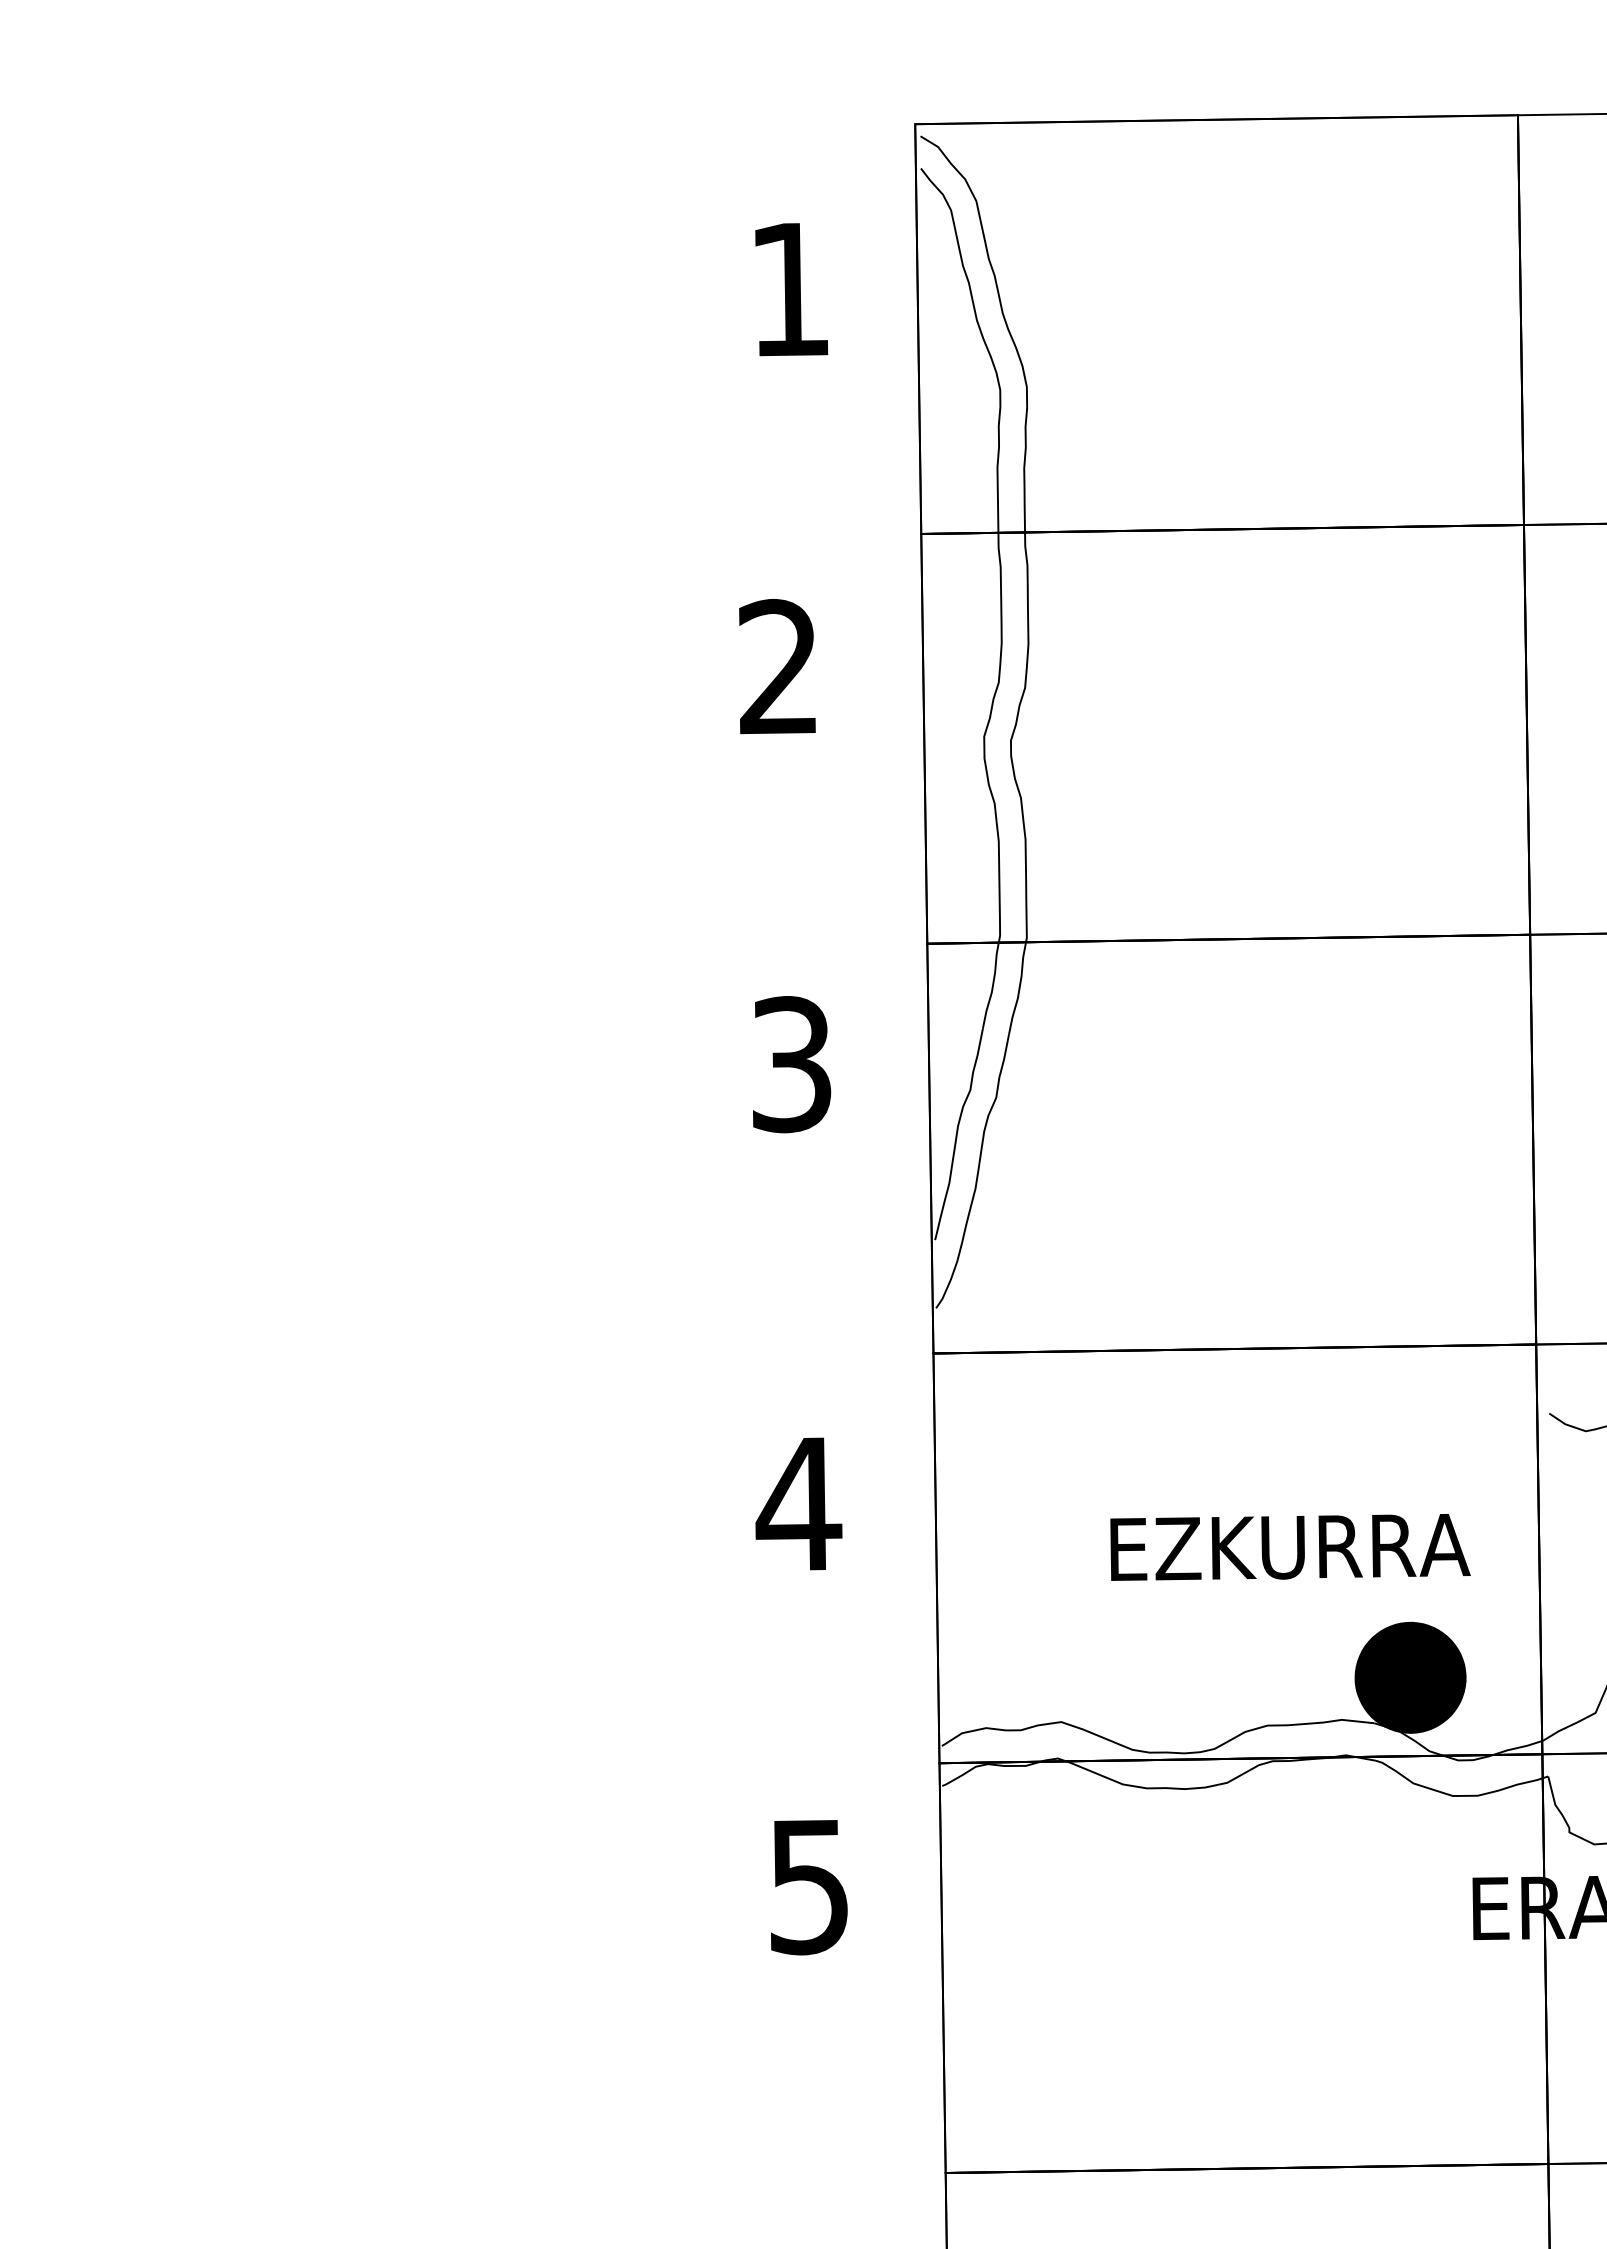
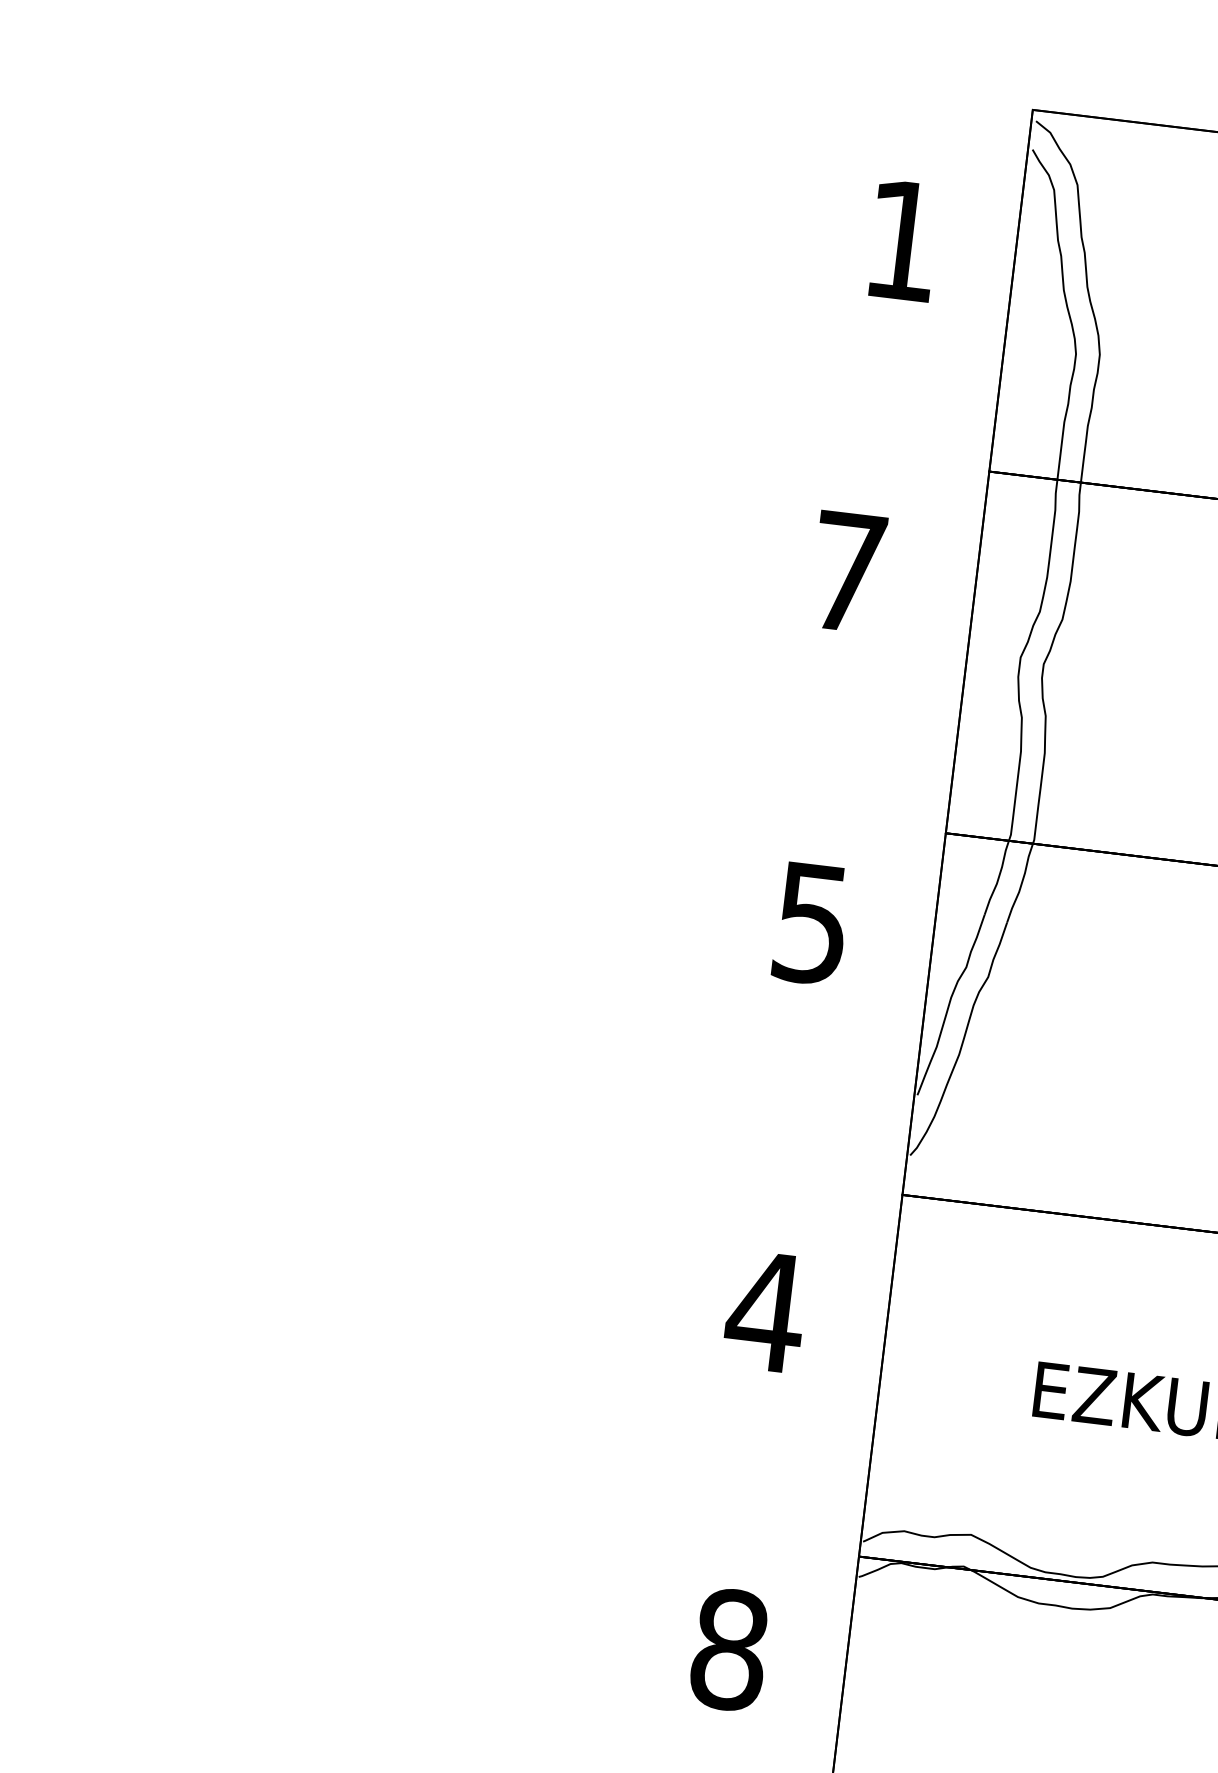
text: (777, 666) -> (846, 571), 2 -> 7
text: (792, 1064) -> (812, 923), 3 -> 5
text: (809, 1886) -> (729, 1649), 5 -> 8

